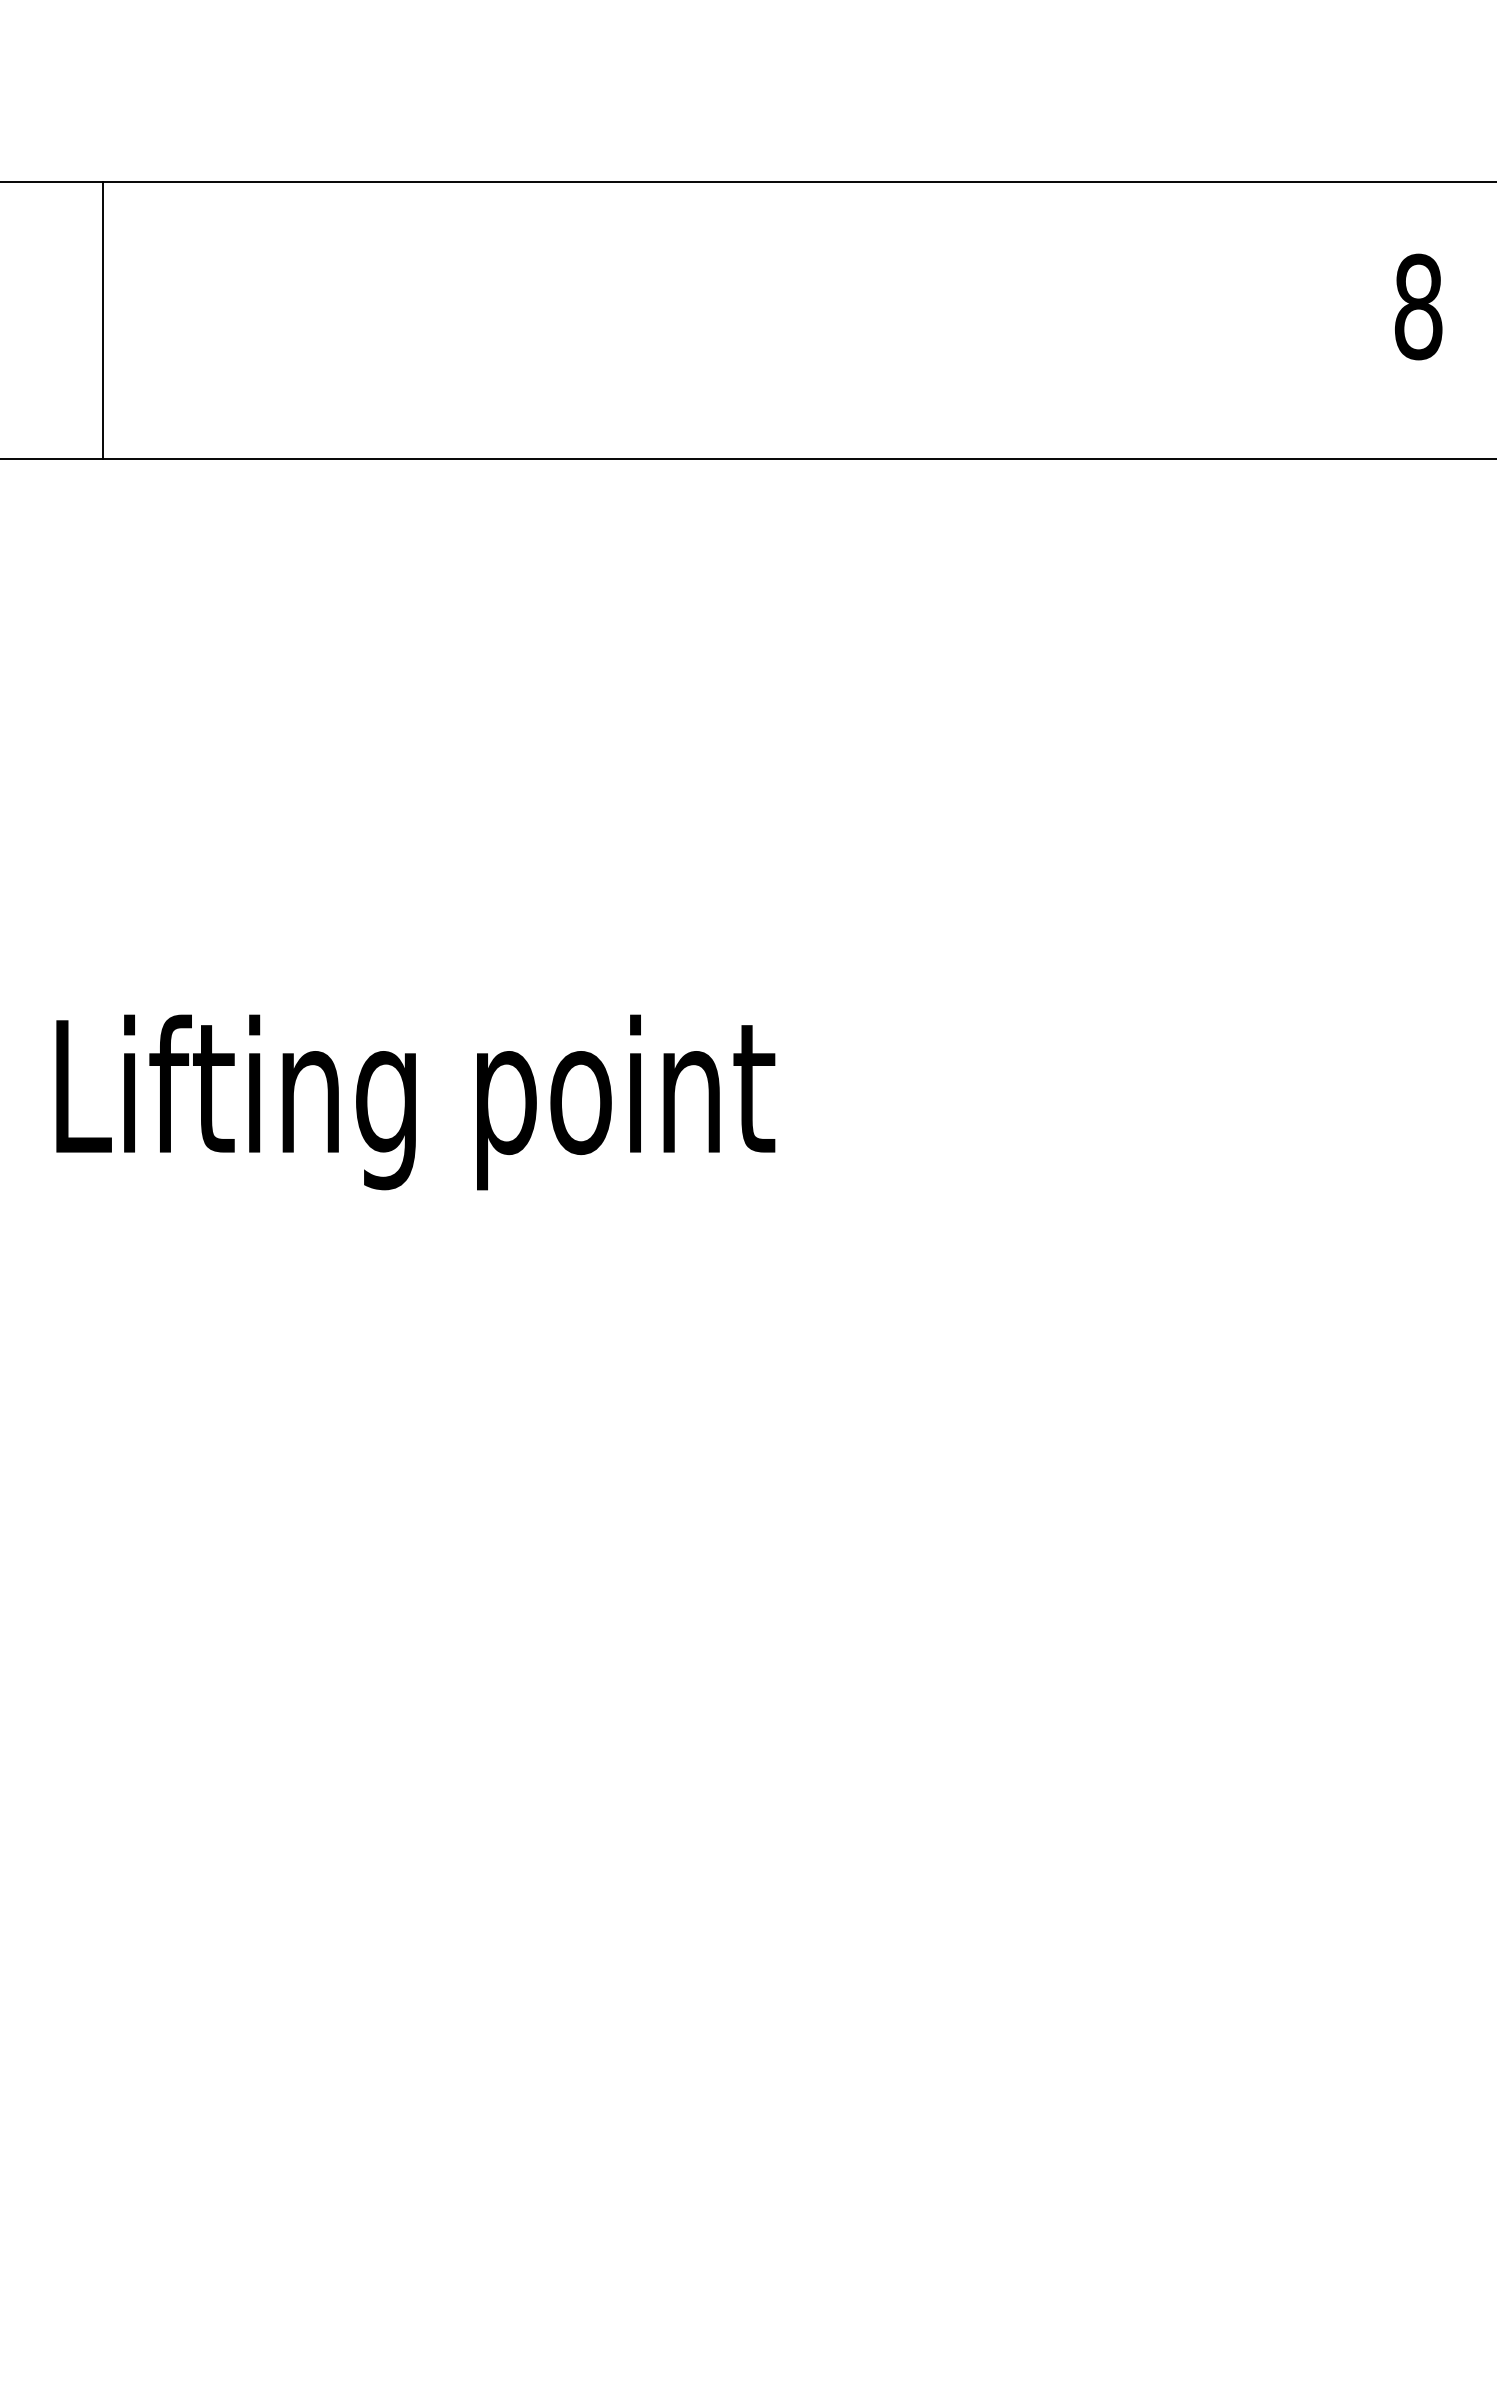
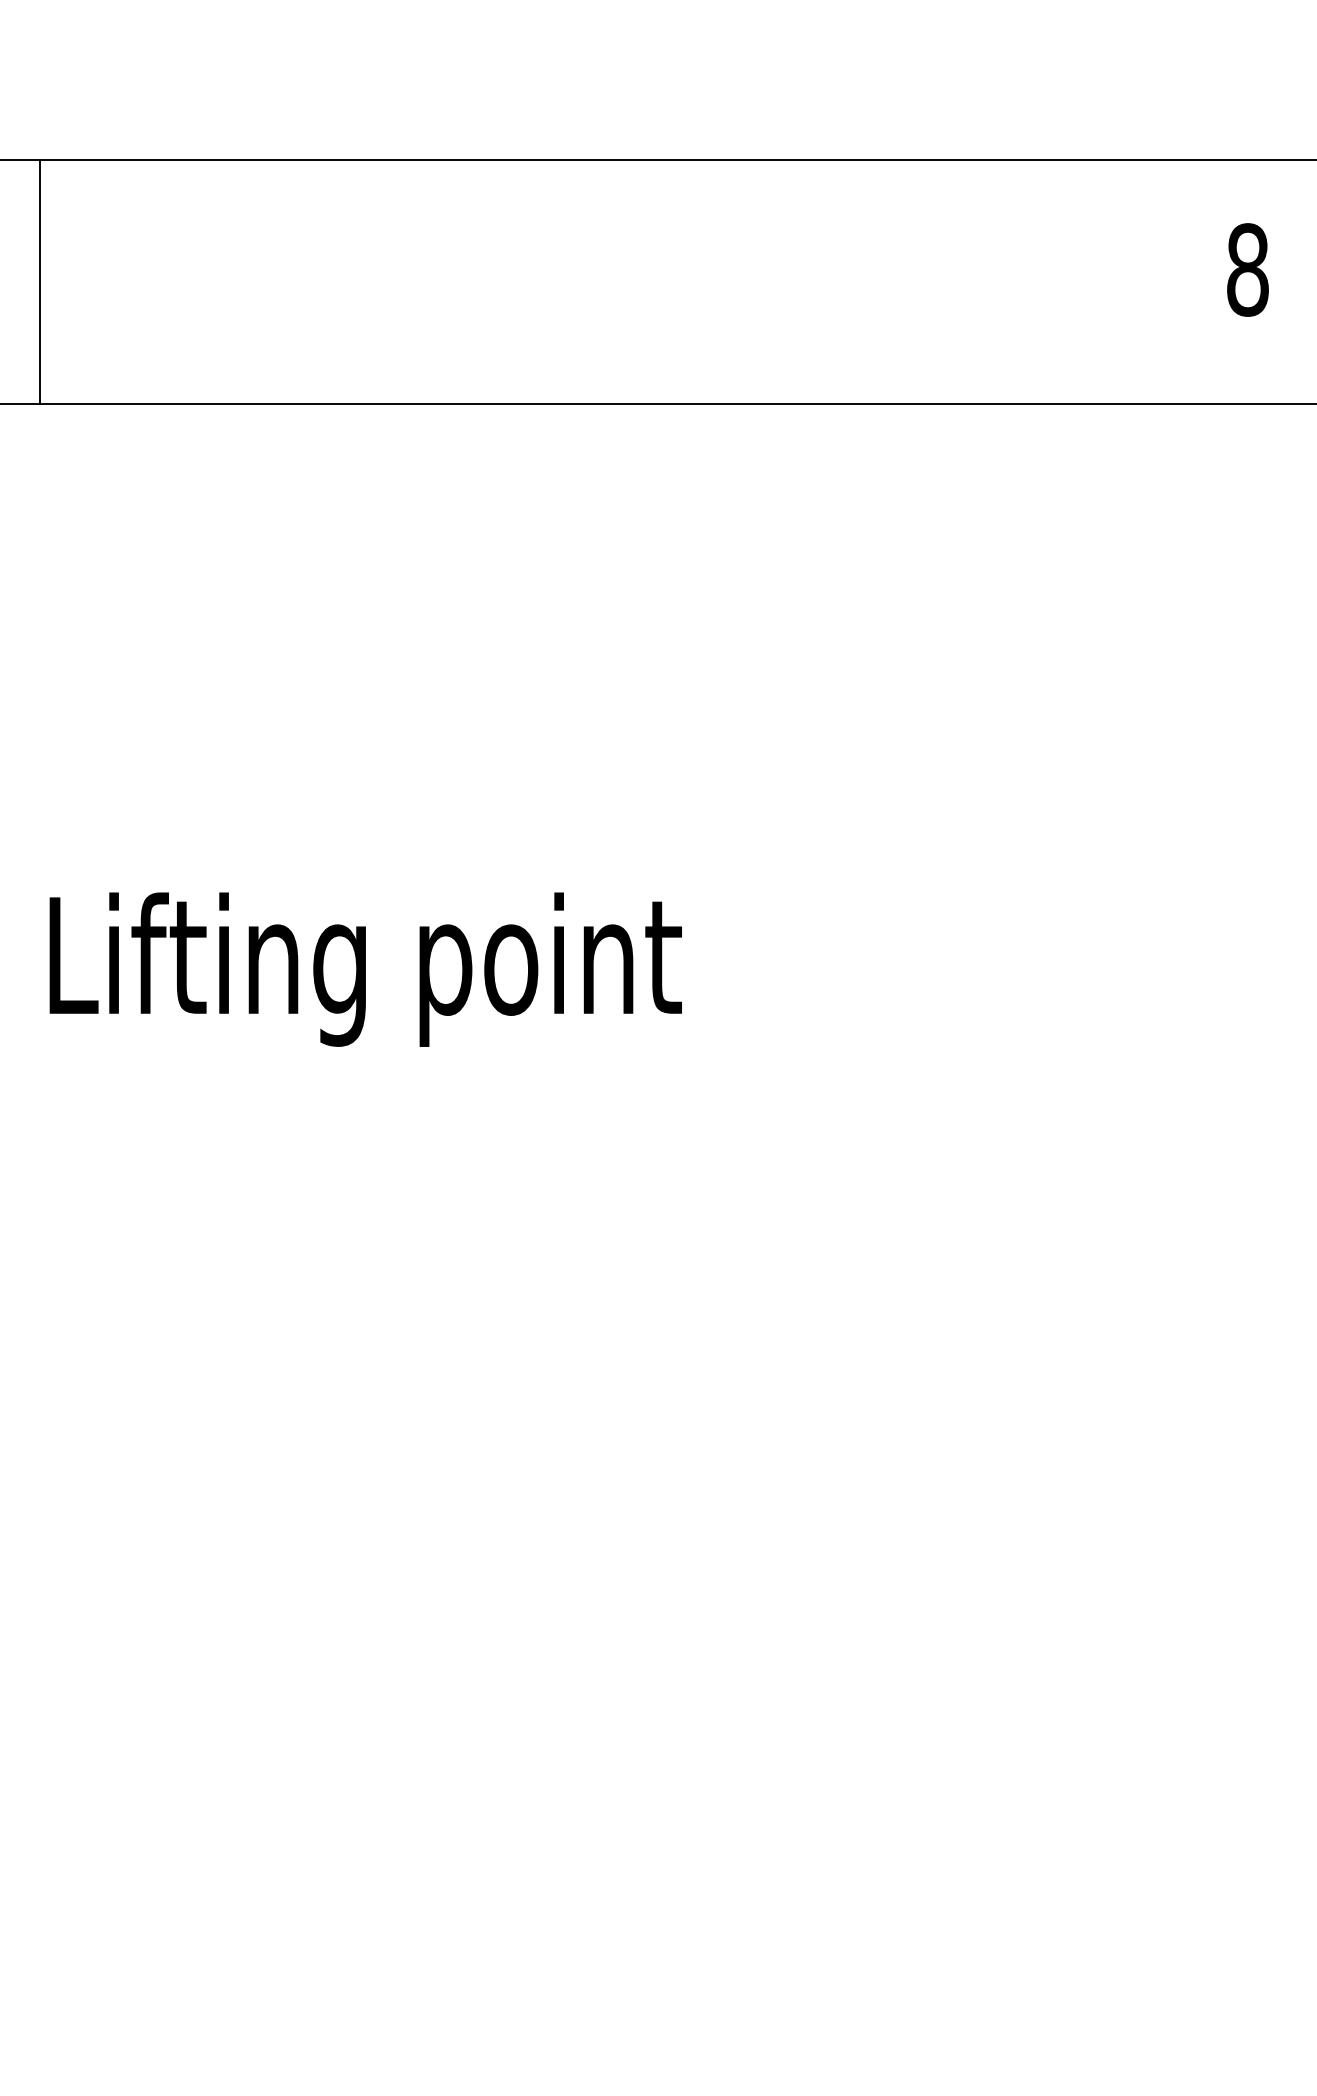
line: (102, 320) -> (40, 281), moved

